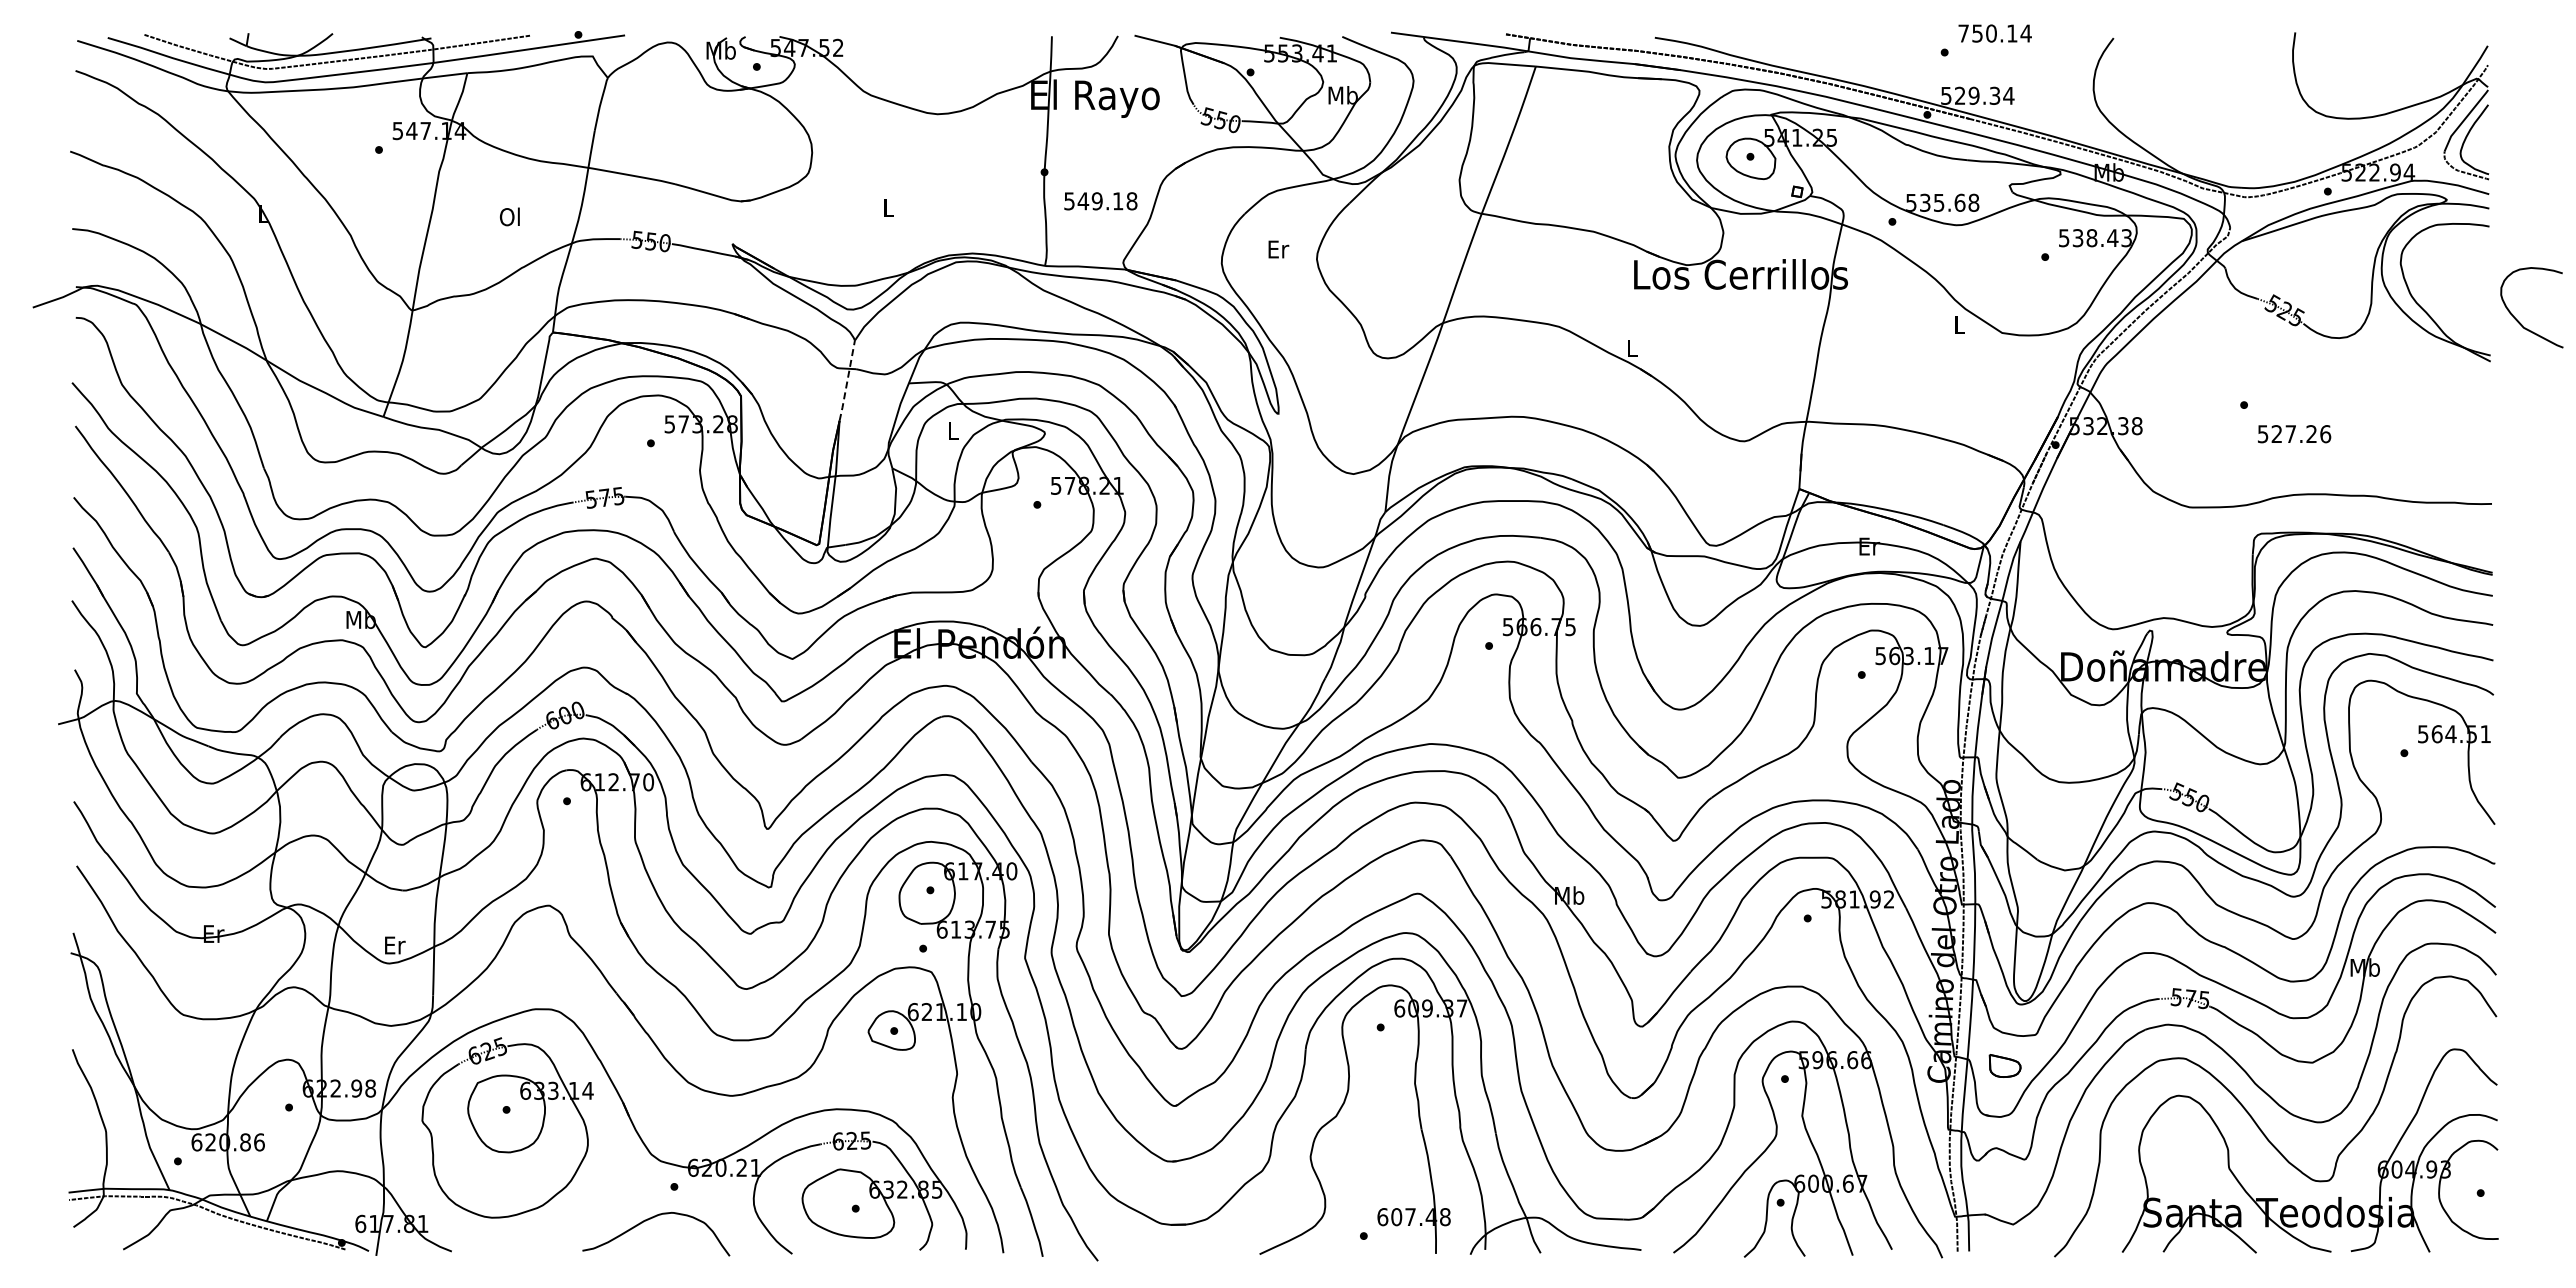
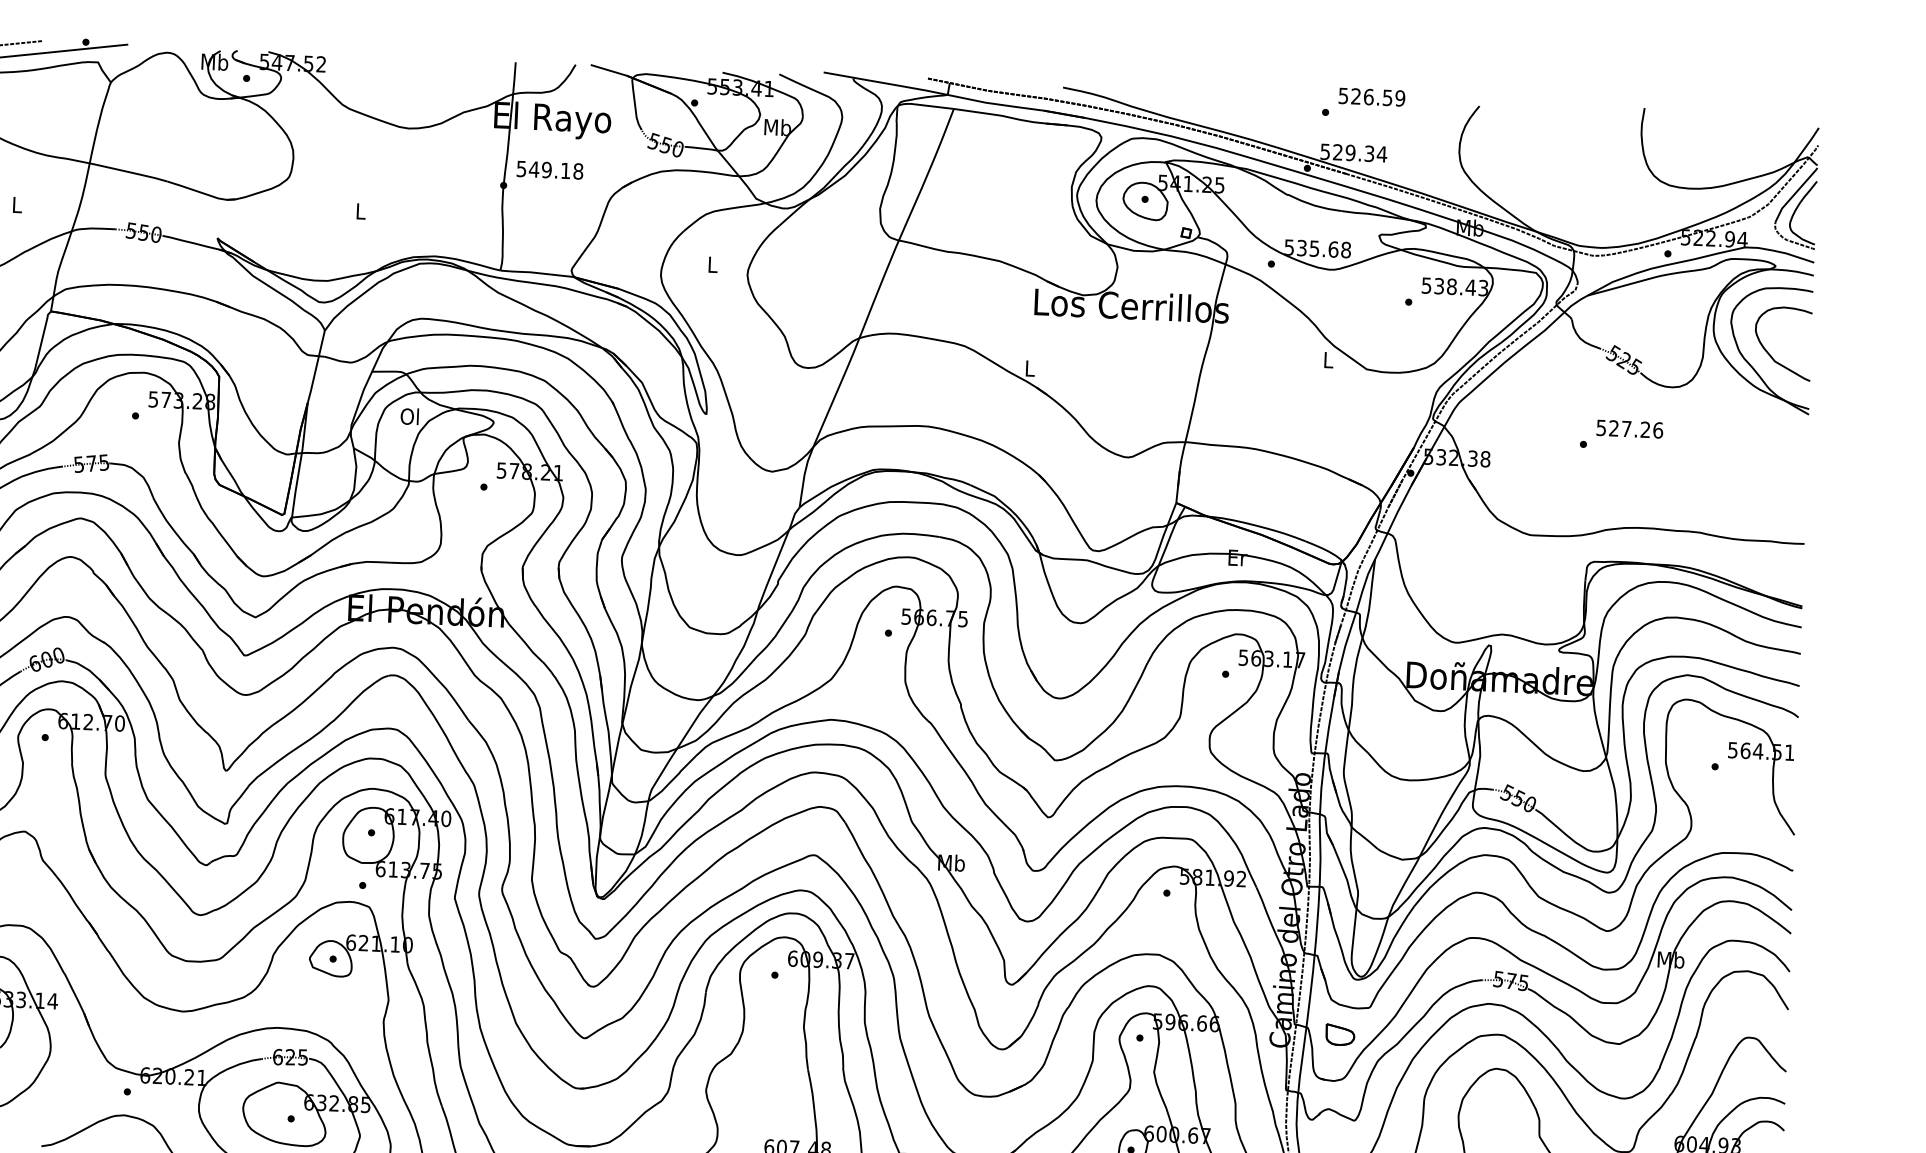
text: (1994, 33) -> (1371, 97), 750.14 -> 526.59
text: (1100, 201) -> (549, 170), moved
text: (509, 216) -> (16, 204), Ol -> L
text: (1278, 249) -> (712, 264), Er -> L
curve: (2518, 320) -> (1770, 354), moved
line: (847, 381) -> (316, 367), dashed -> solid
text: (952, 430) -> (409, 416), L -> Ol
text: (2294, 434) -> (1629, 429), moved

